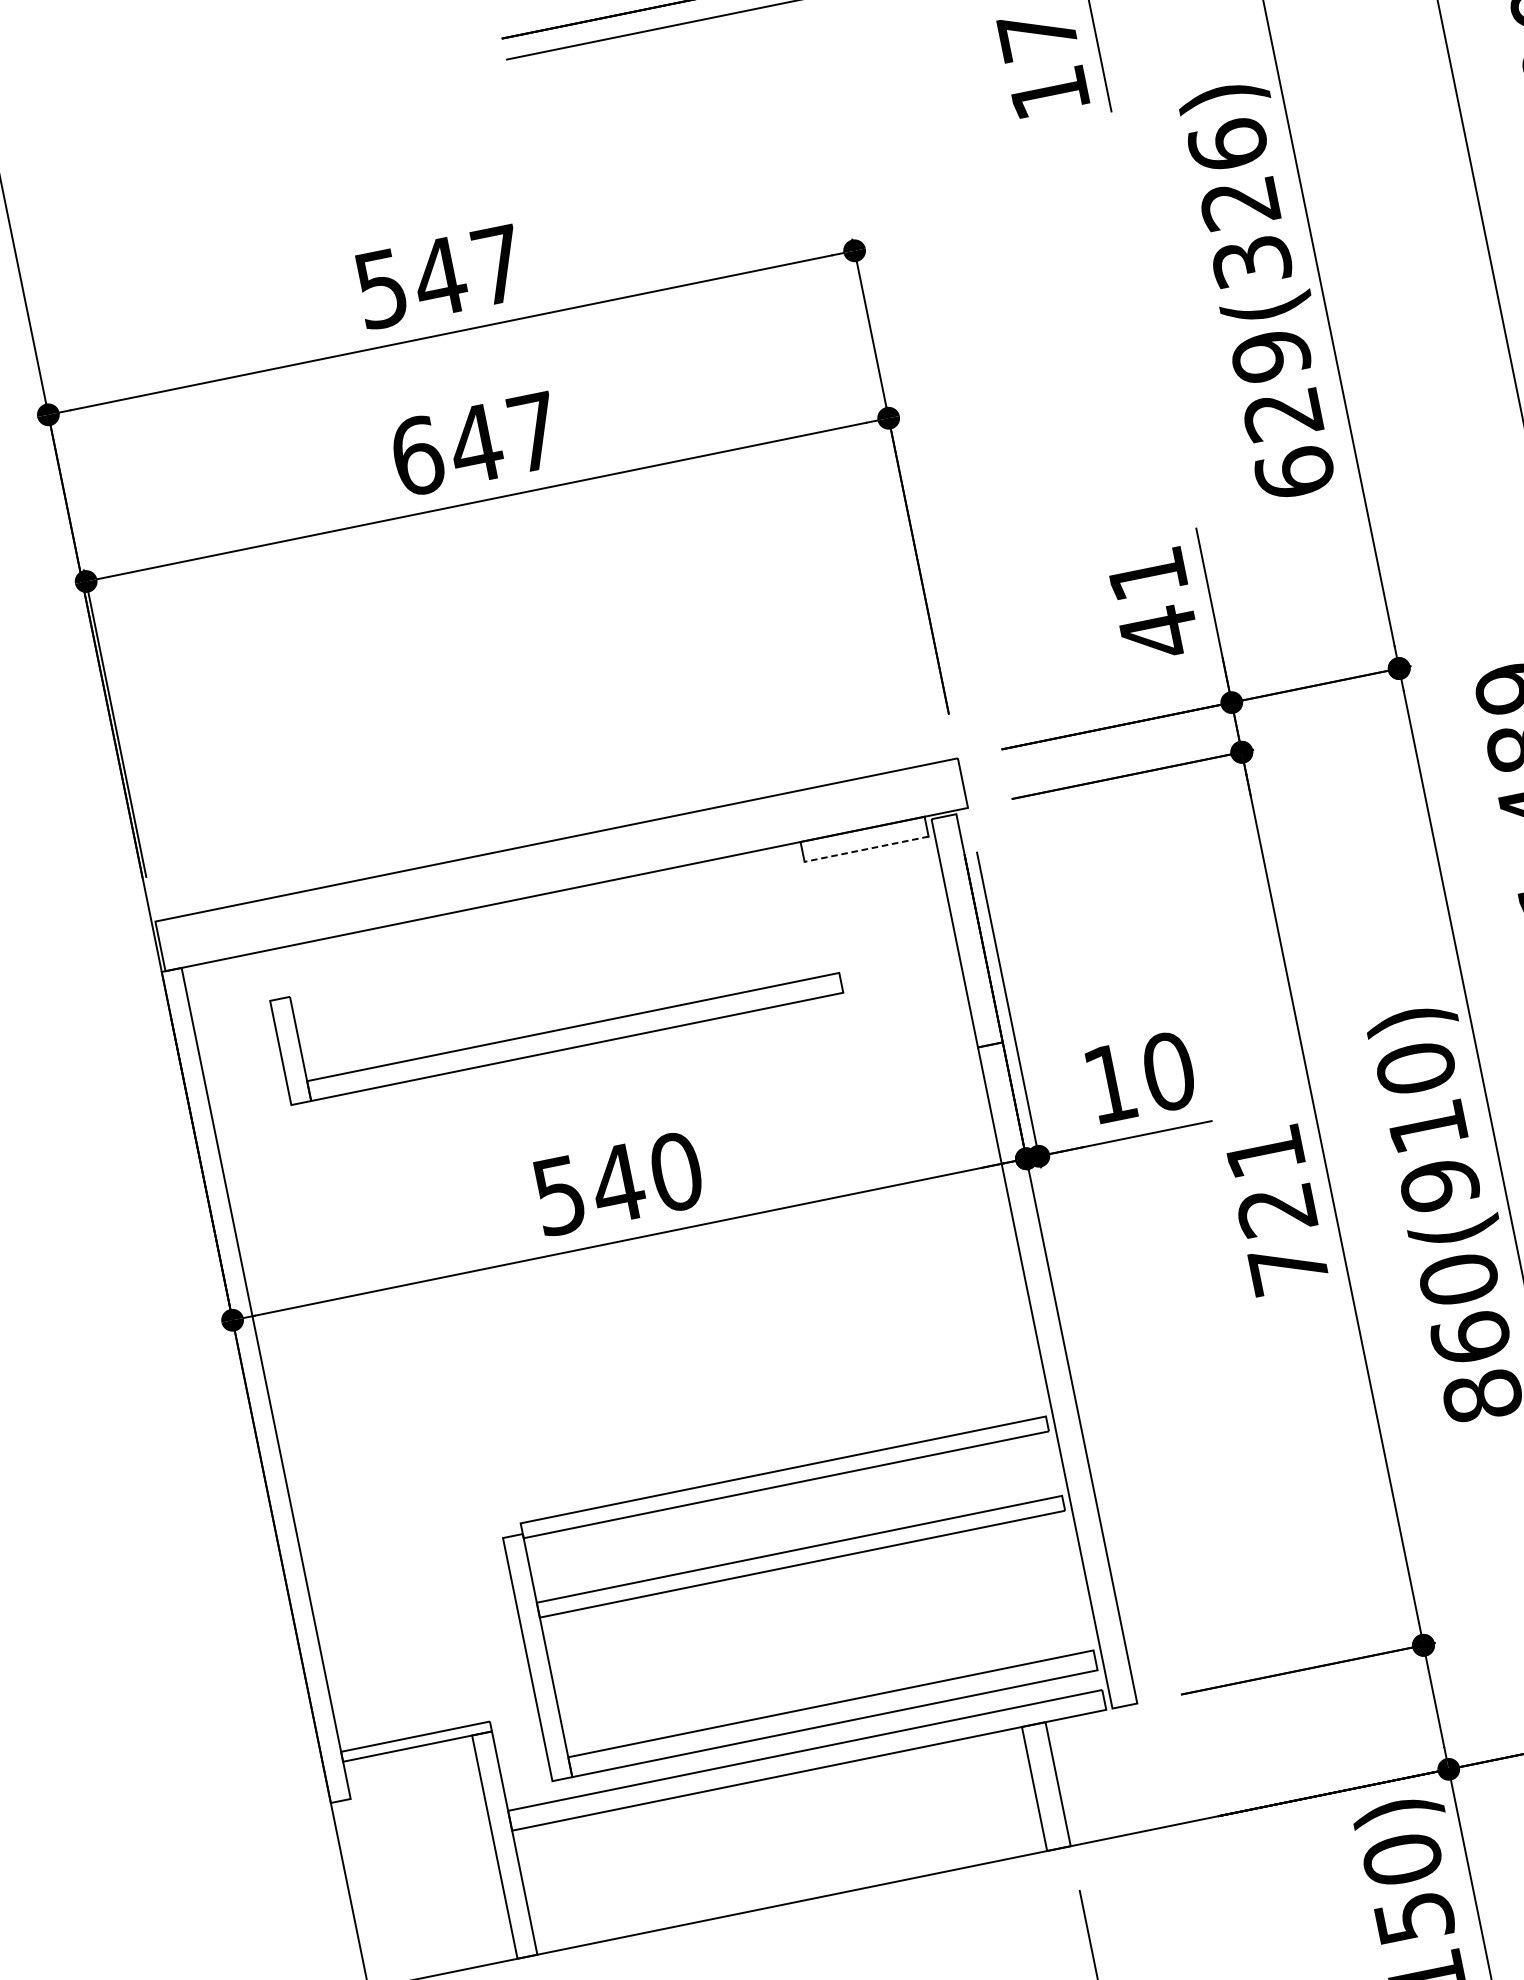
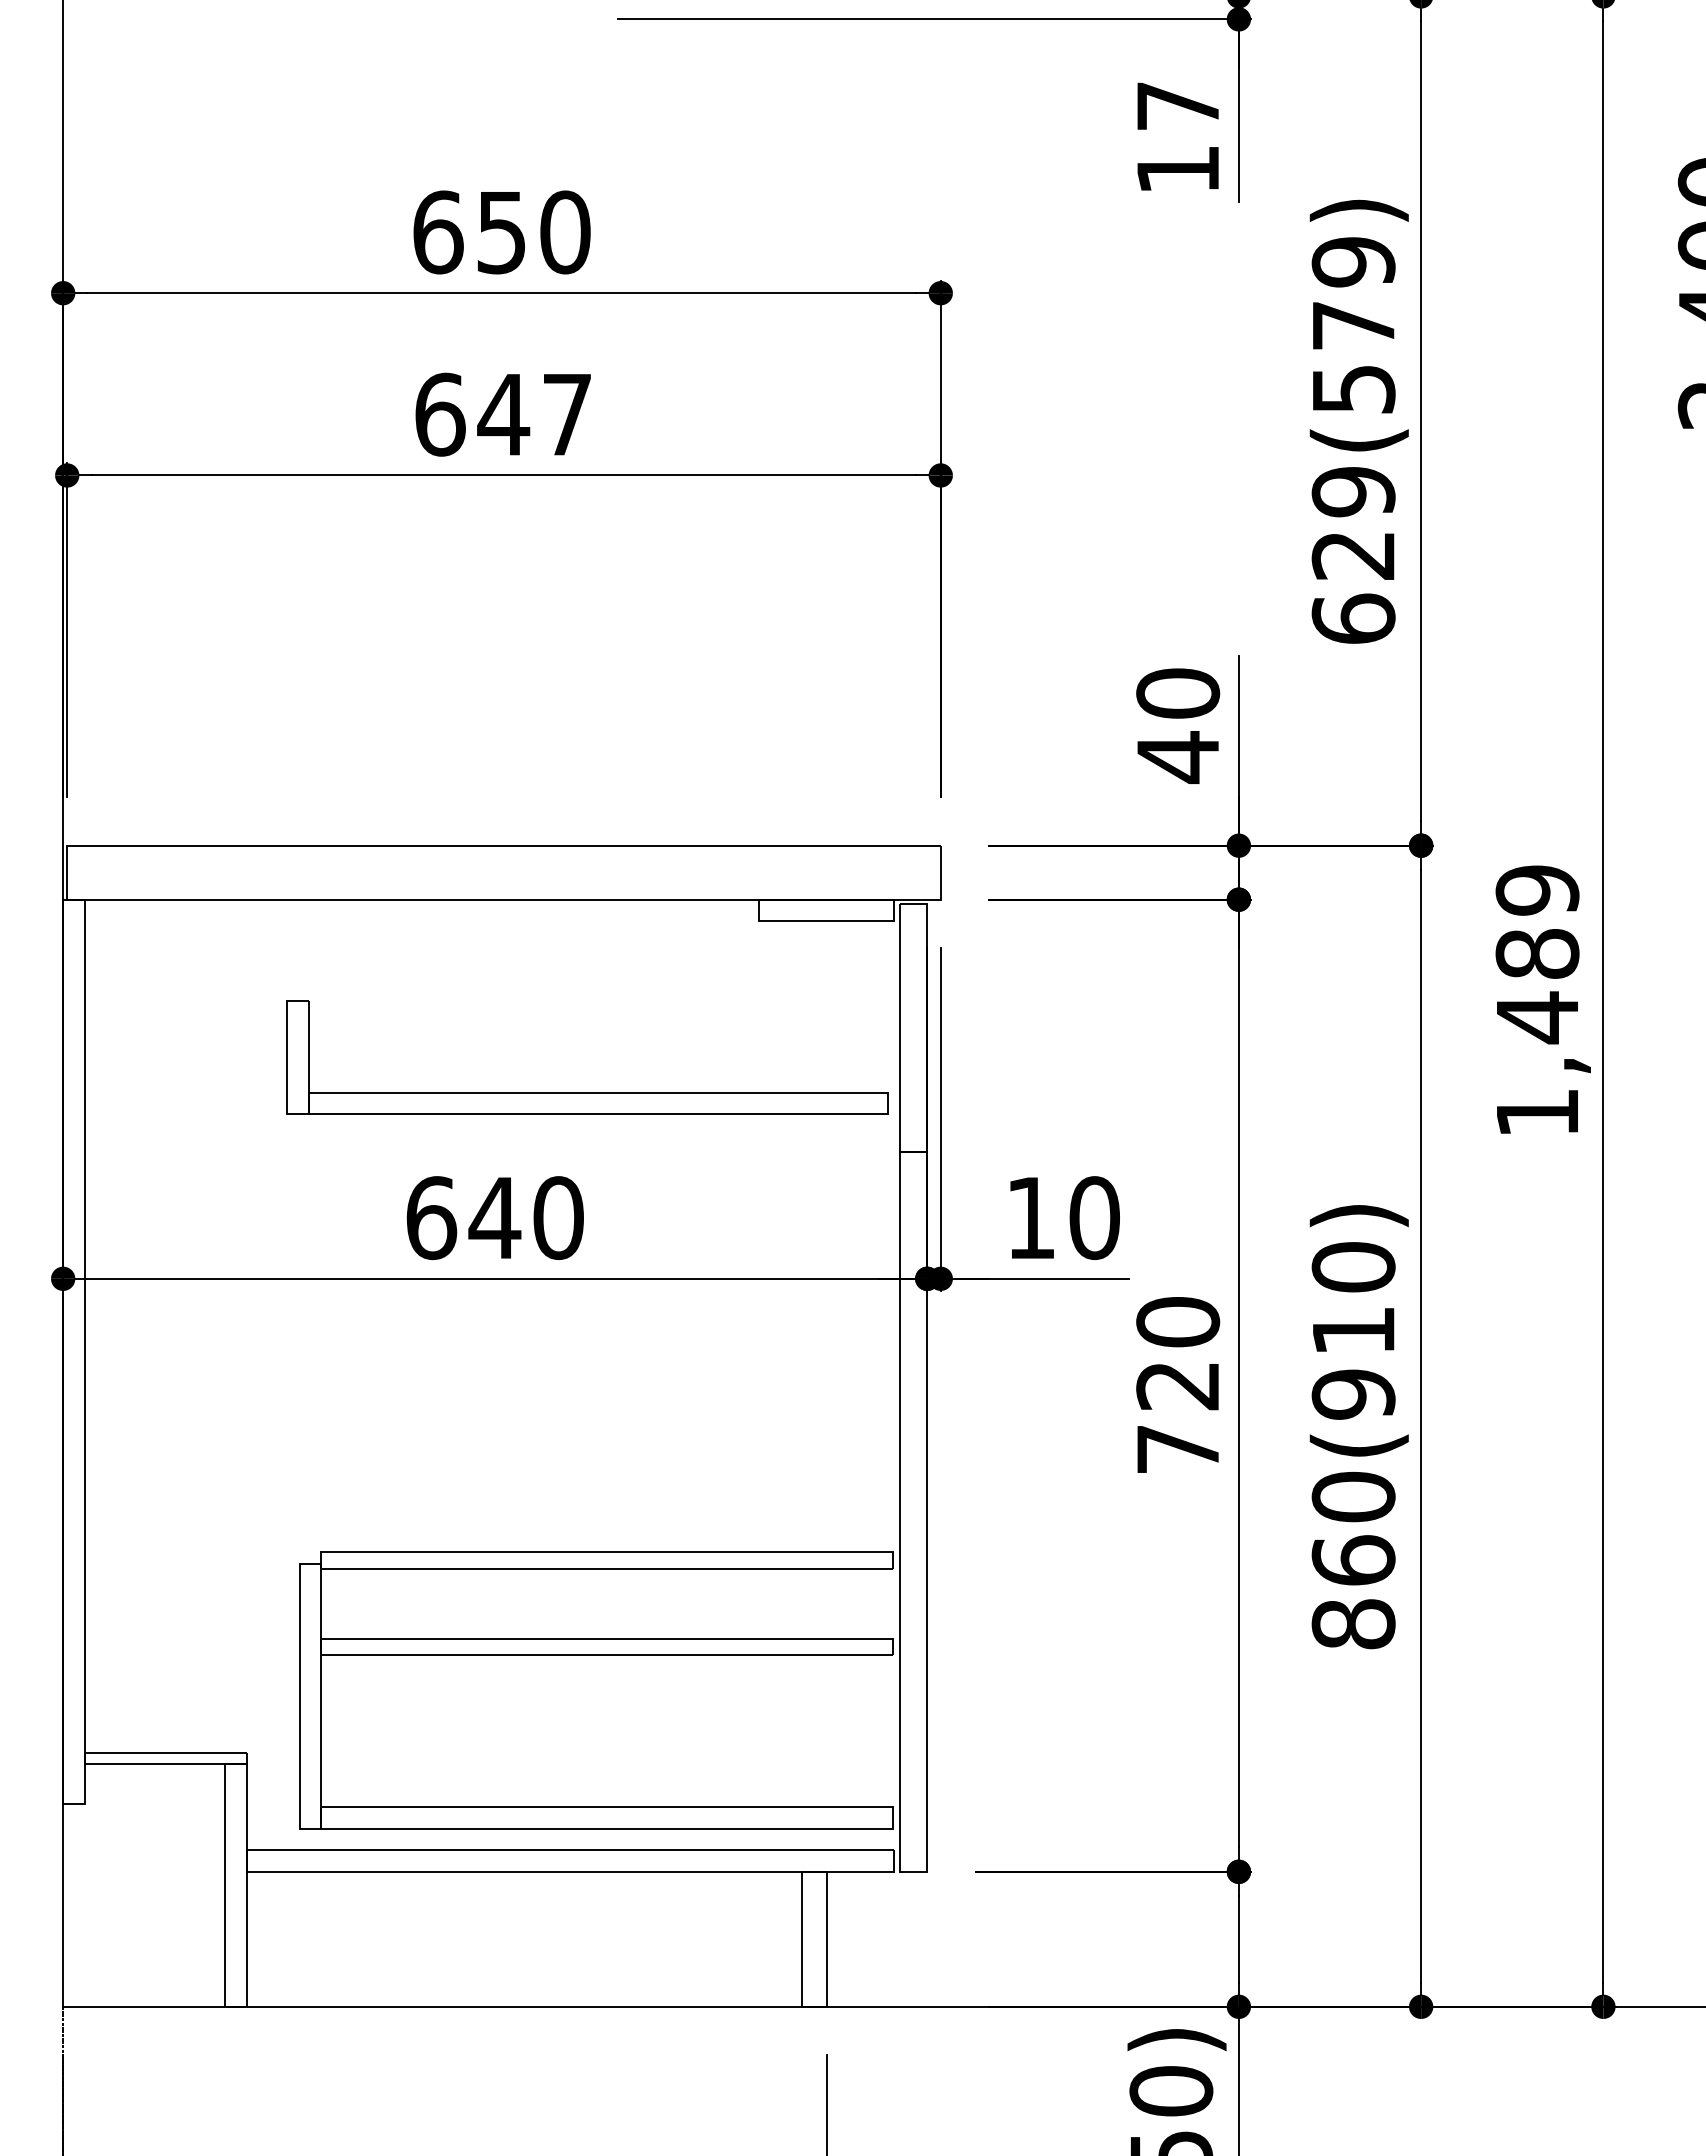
text: (1239, 202) -> (1353, 324), 629(326) -> 629(579)
text: (439, 277) -> (501, 232), 547 -> 650
text: (1147, 574) -> (1178, 693), 41 -> 40
line: (867, 849) -> (826, 921), dashed -> solid
part: (563, 1028) -> (587, 1092), moved
text: (1265, 1151) -> (1178, 1322), 721 -> 720
text: (559, 1196) -> (431, 1218), 540 -> 640

